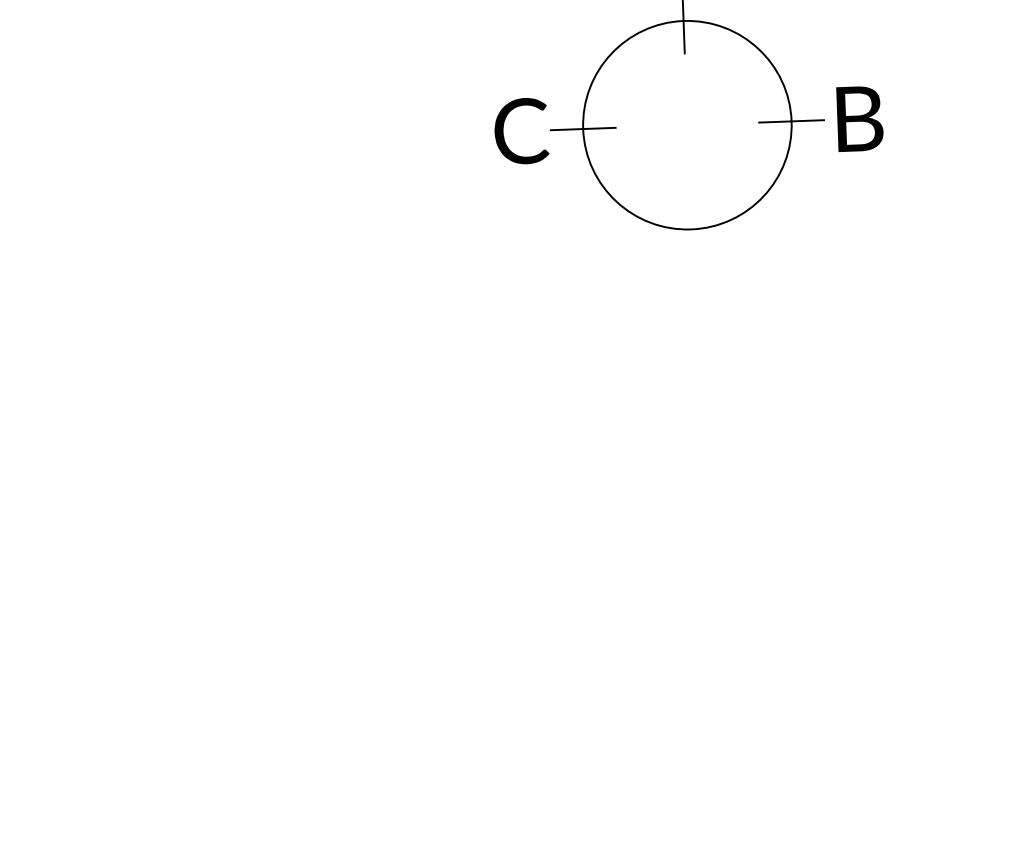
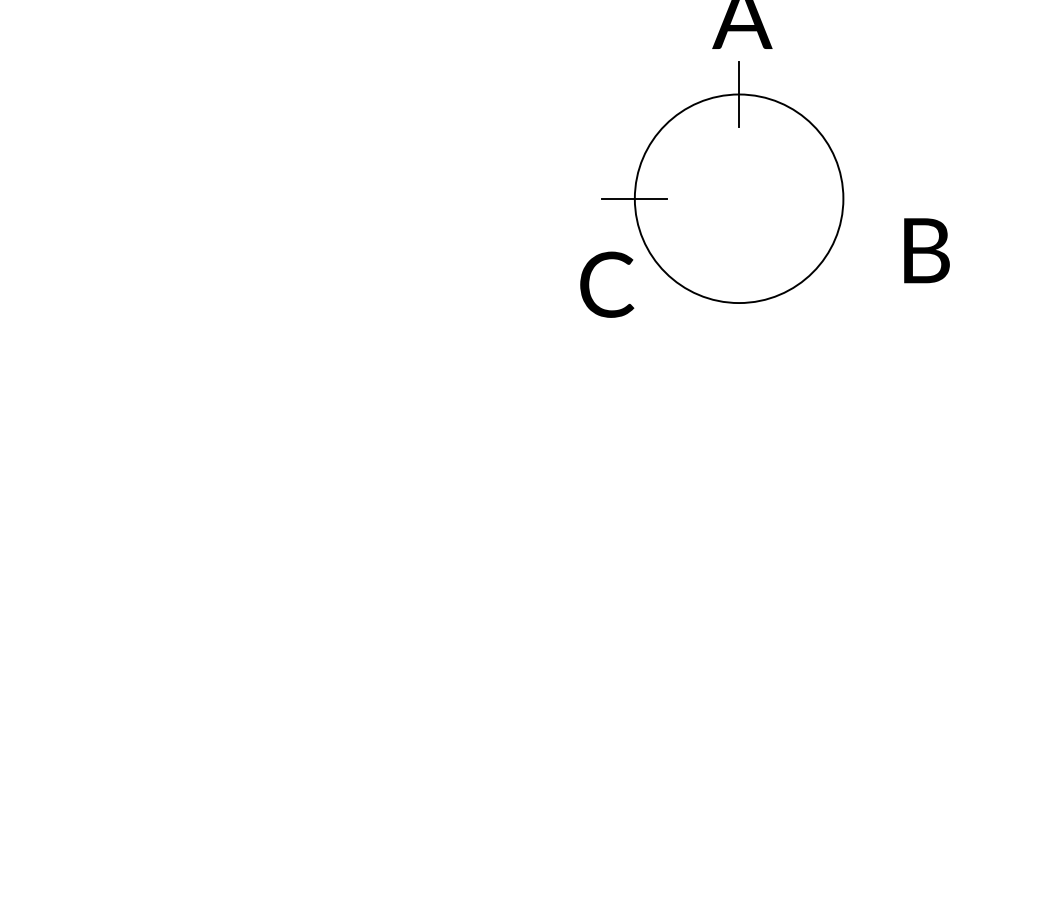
text: (859, 118) -> (926, 250), moved
line: (790, 121) -> (842, 198), removed
text: (521, 131) -> (607, 284), moved

